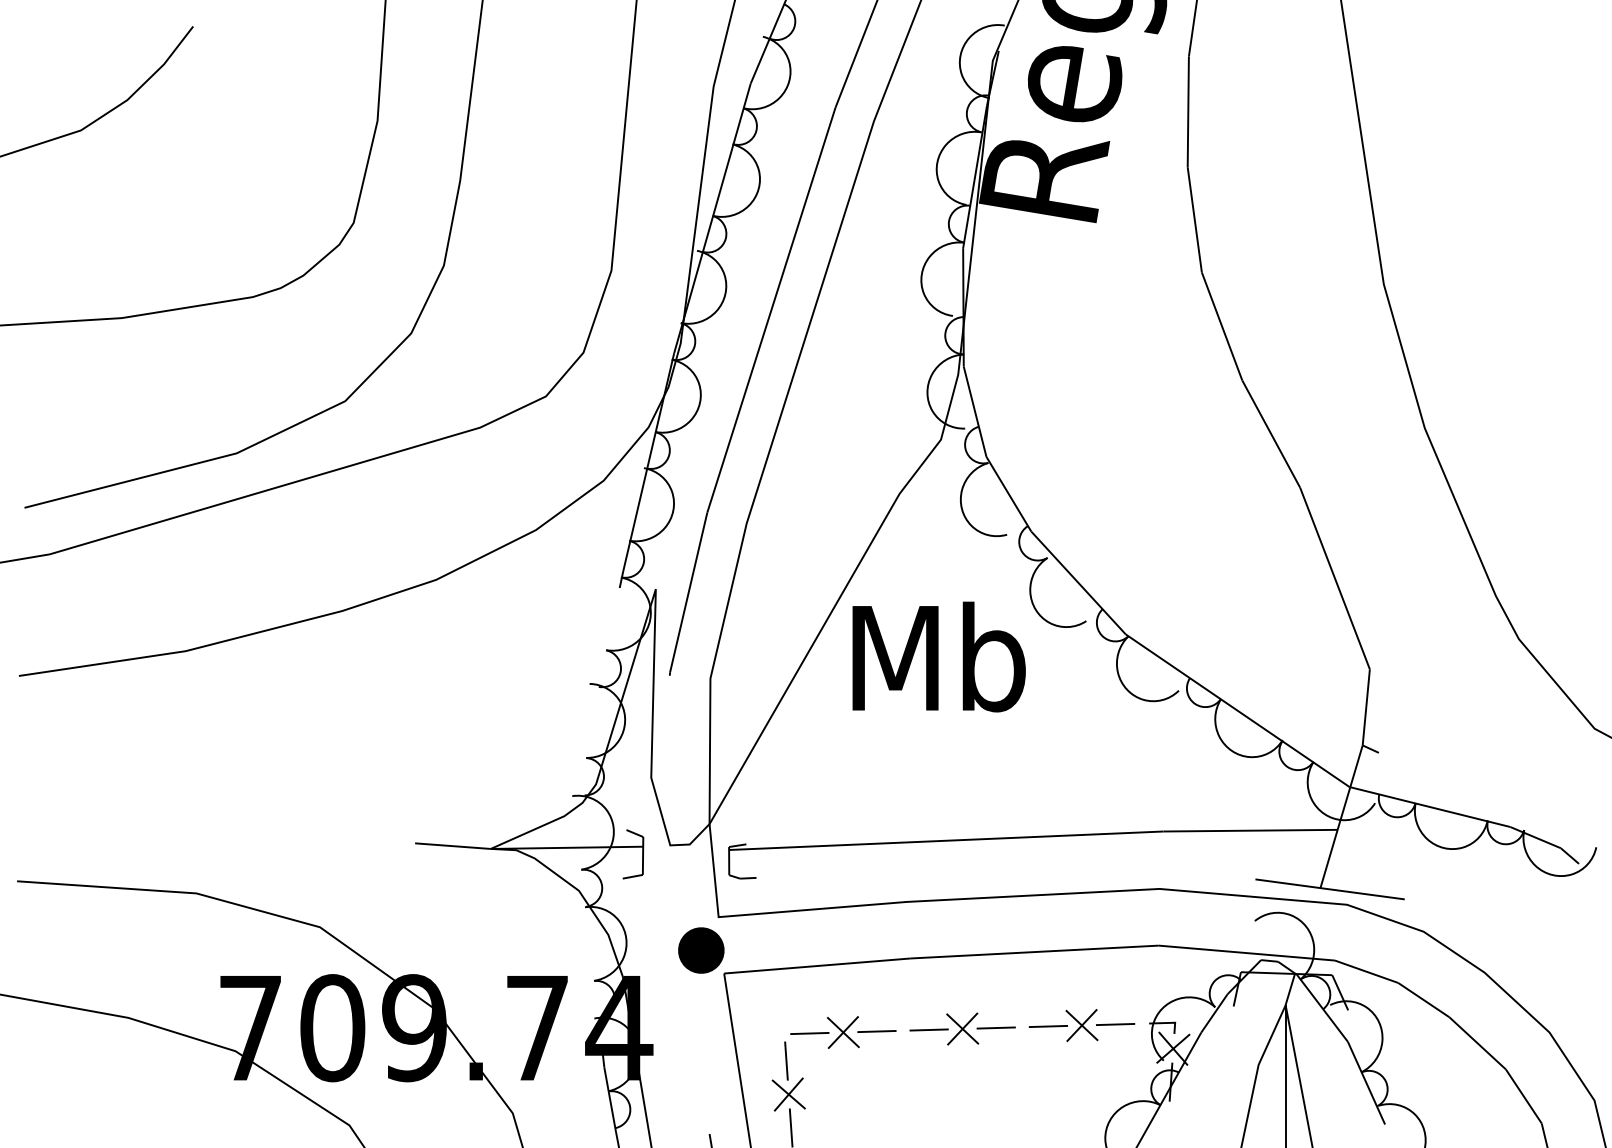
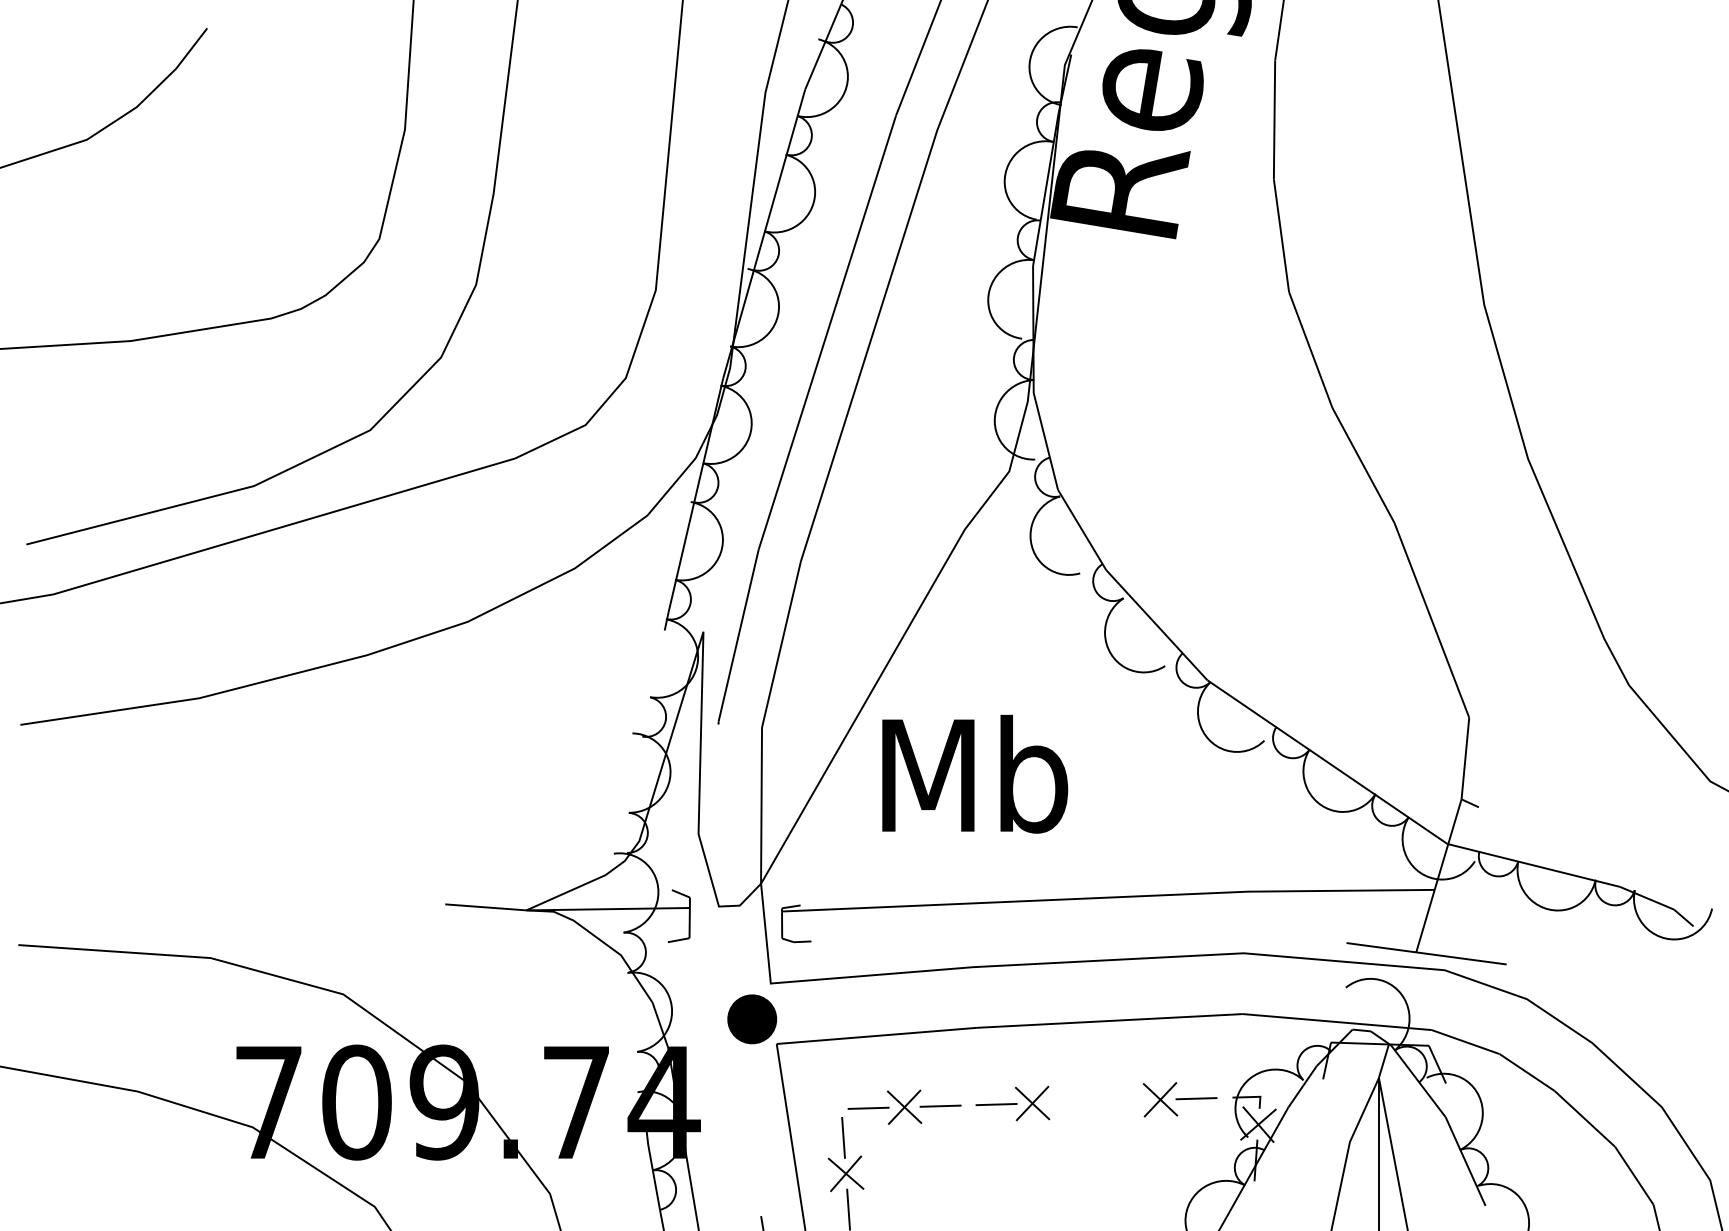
text: (938, 656) -> (974, 773), moved
line: (1047, 1026) -> (1123, 1100), removed
line: (995, 1027) -> (1067, 1101), removed

